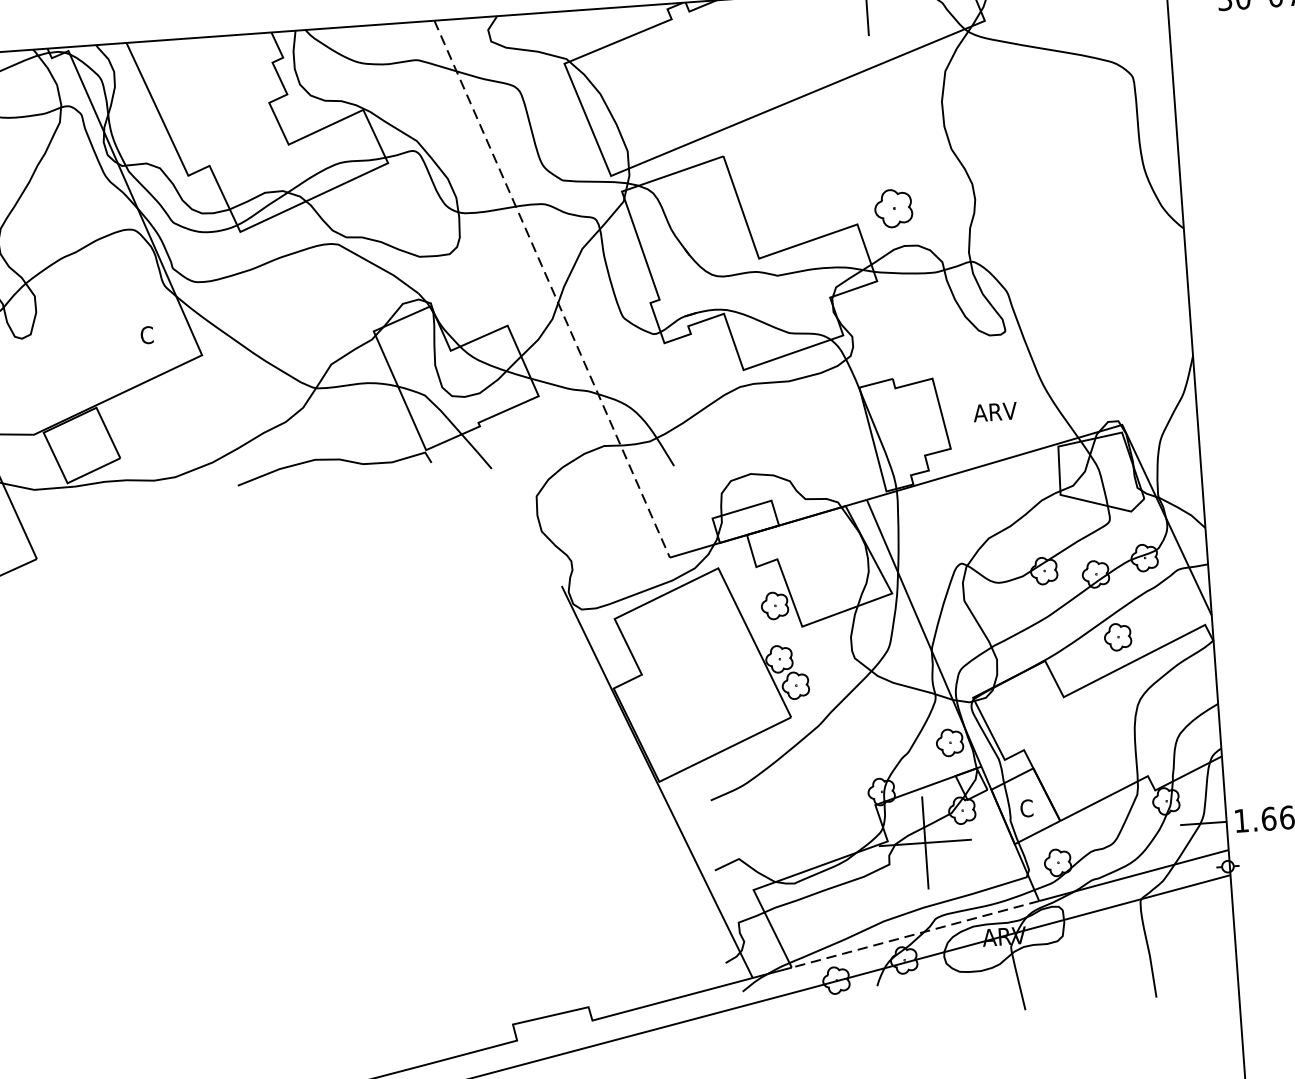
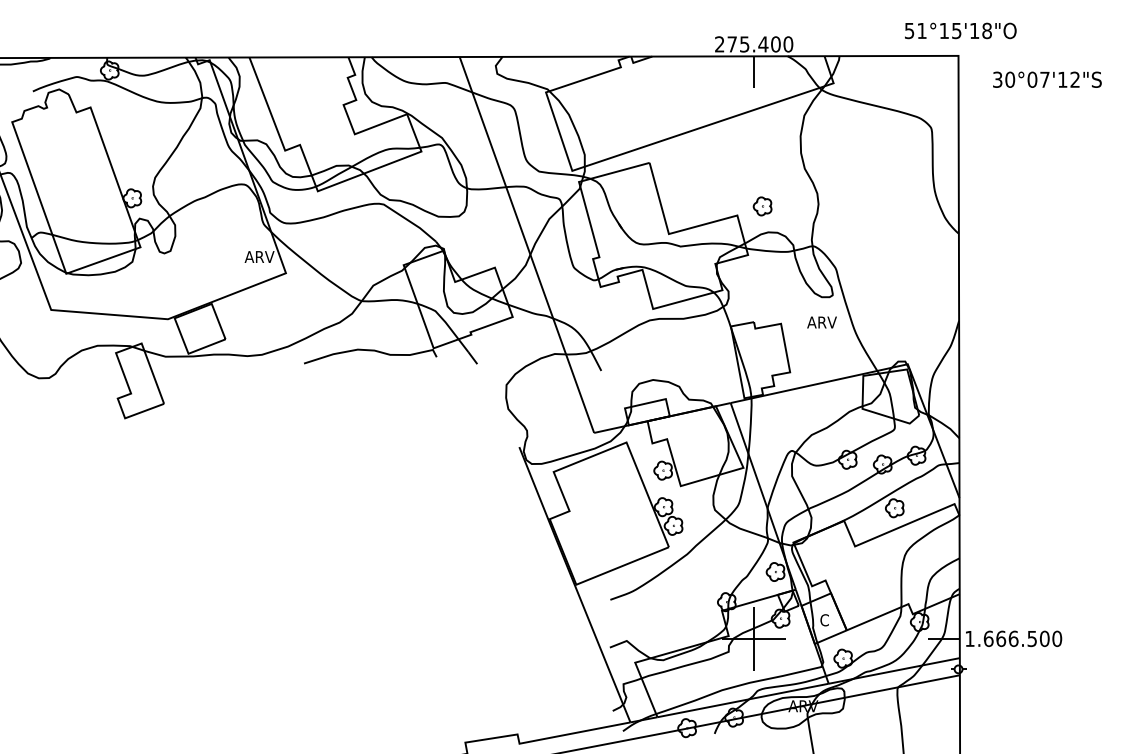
part: (893, 208) -> (762, 206), size x0.71
line: (553, 291) -> (527, 246), dashed -> solid
text: (161, 333) -> (259, 256), C -> ARV
text: (994, 412) -> (821, 322), moved
line: (914, 934) -> (742, 700), dashed -> solid

